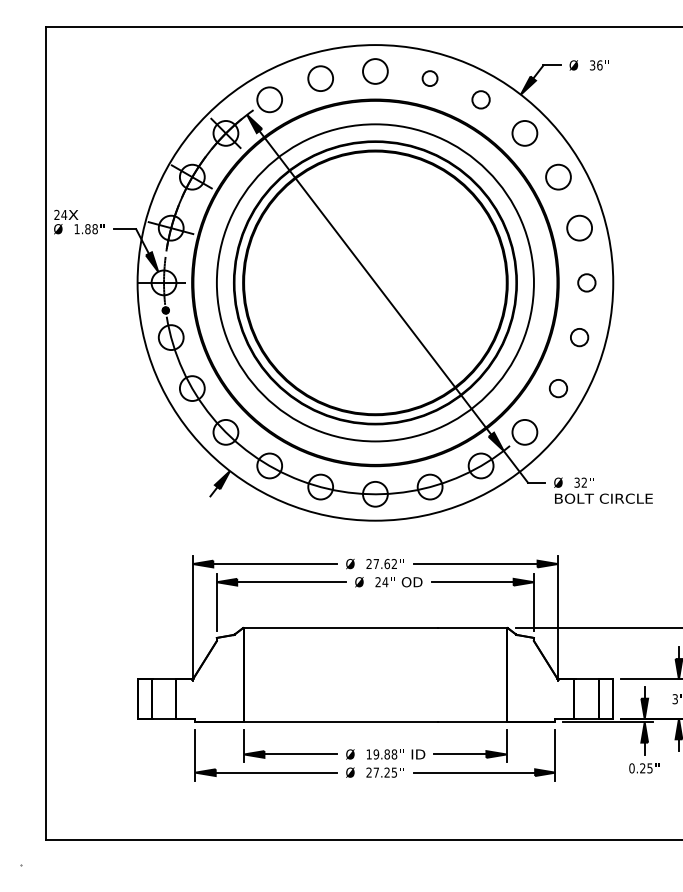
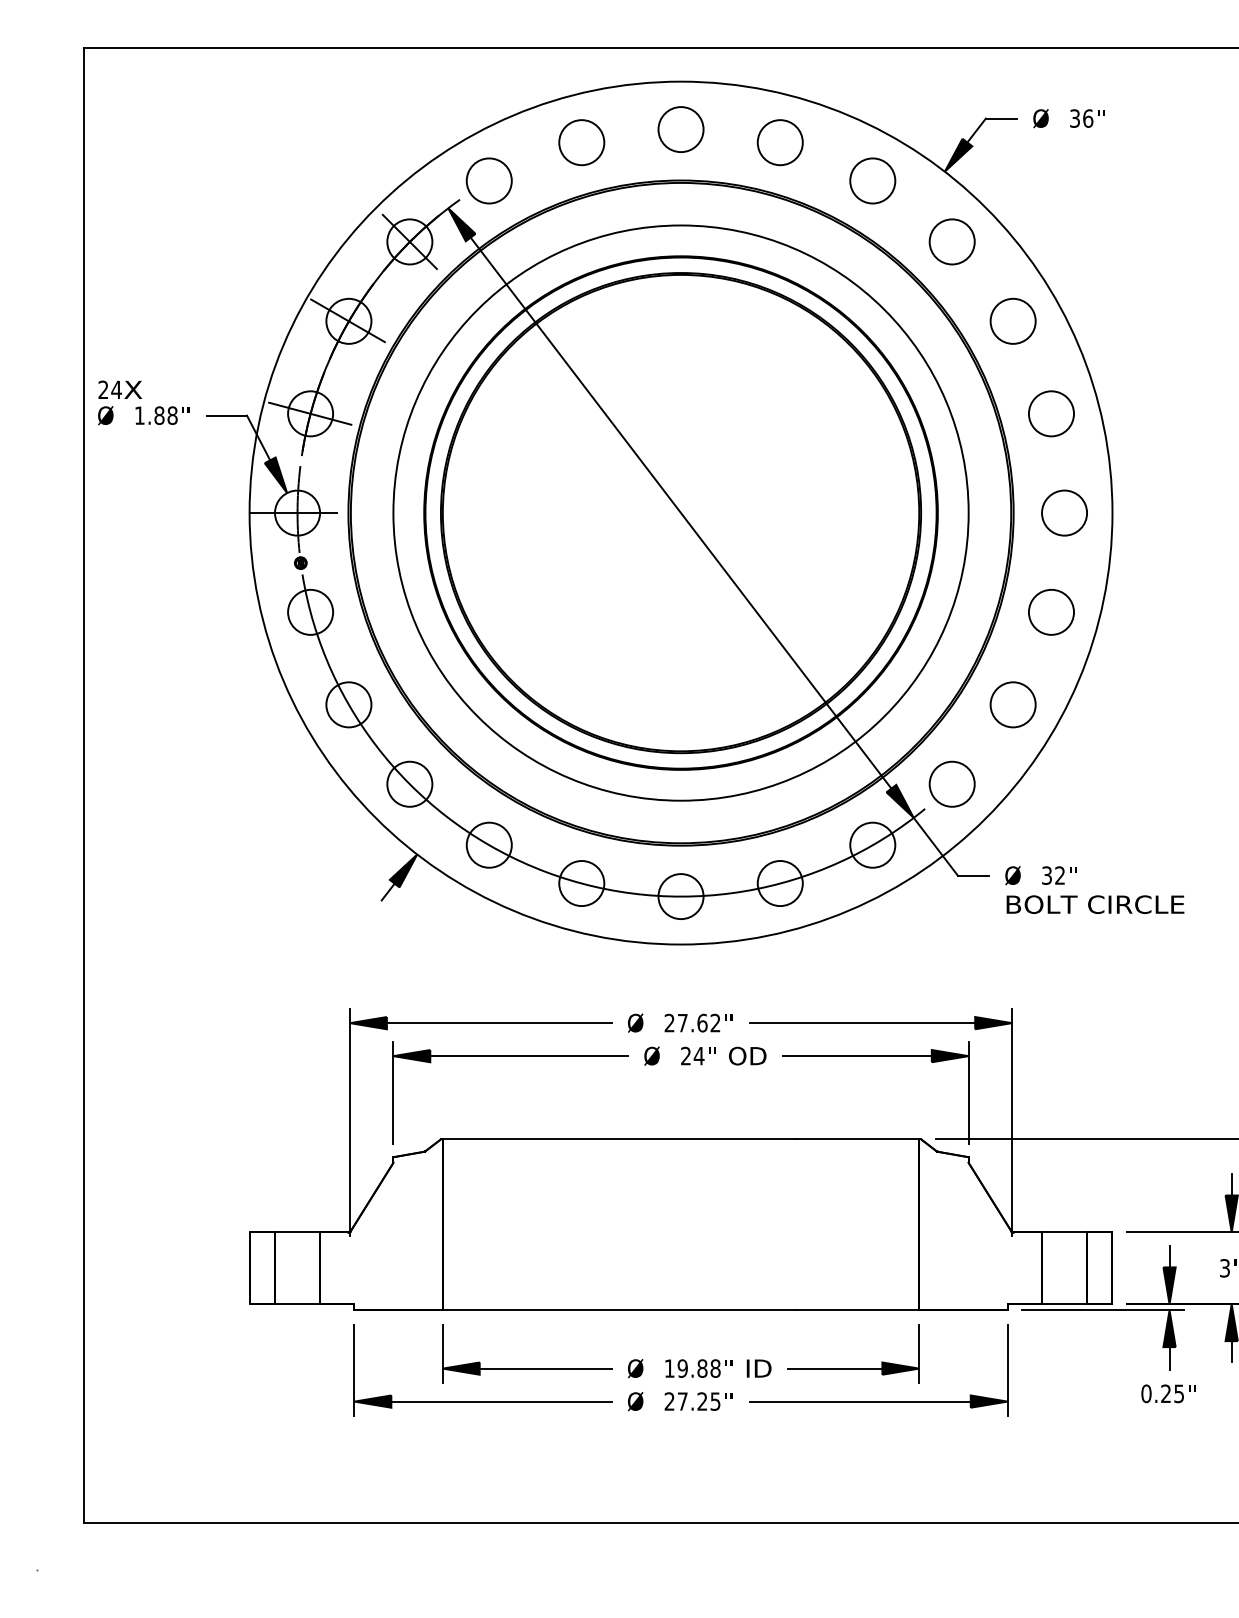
circle: (429, 78) -> (779, 142), size x1.67
circle: (480, 99) -> (871, 180), size x1.43
circle: (586, 282) -> (1063, 512), size x1.43
circle: (579, 337) -> (1051, 612), size x1.43
circle: (558, 388) -> (1013, 704), size x1.43

